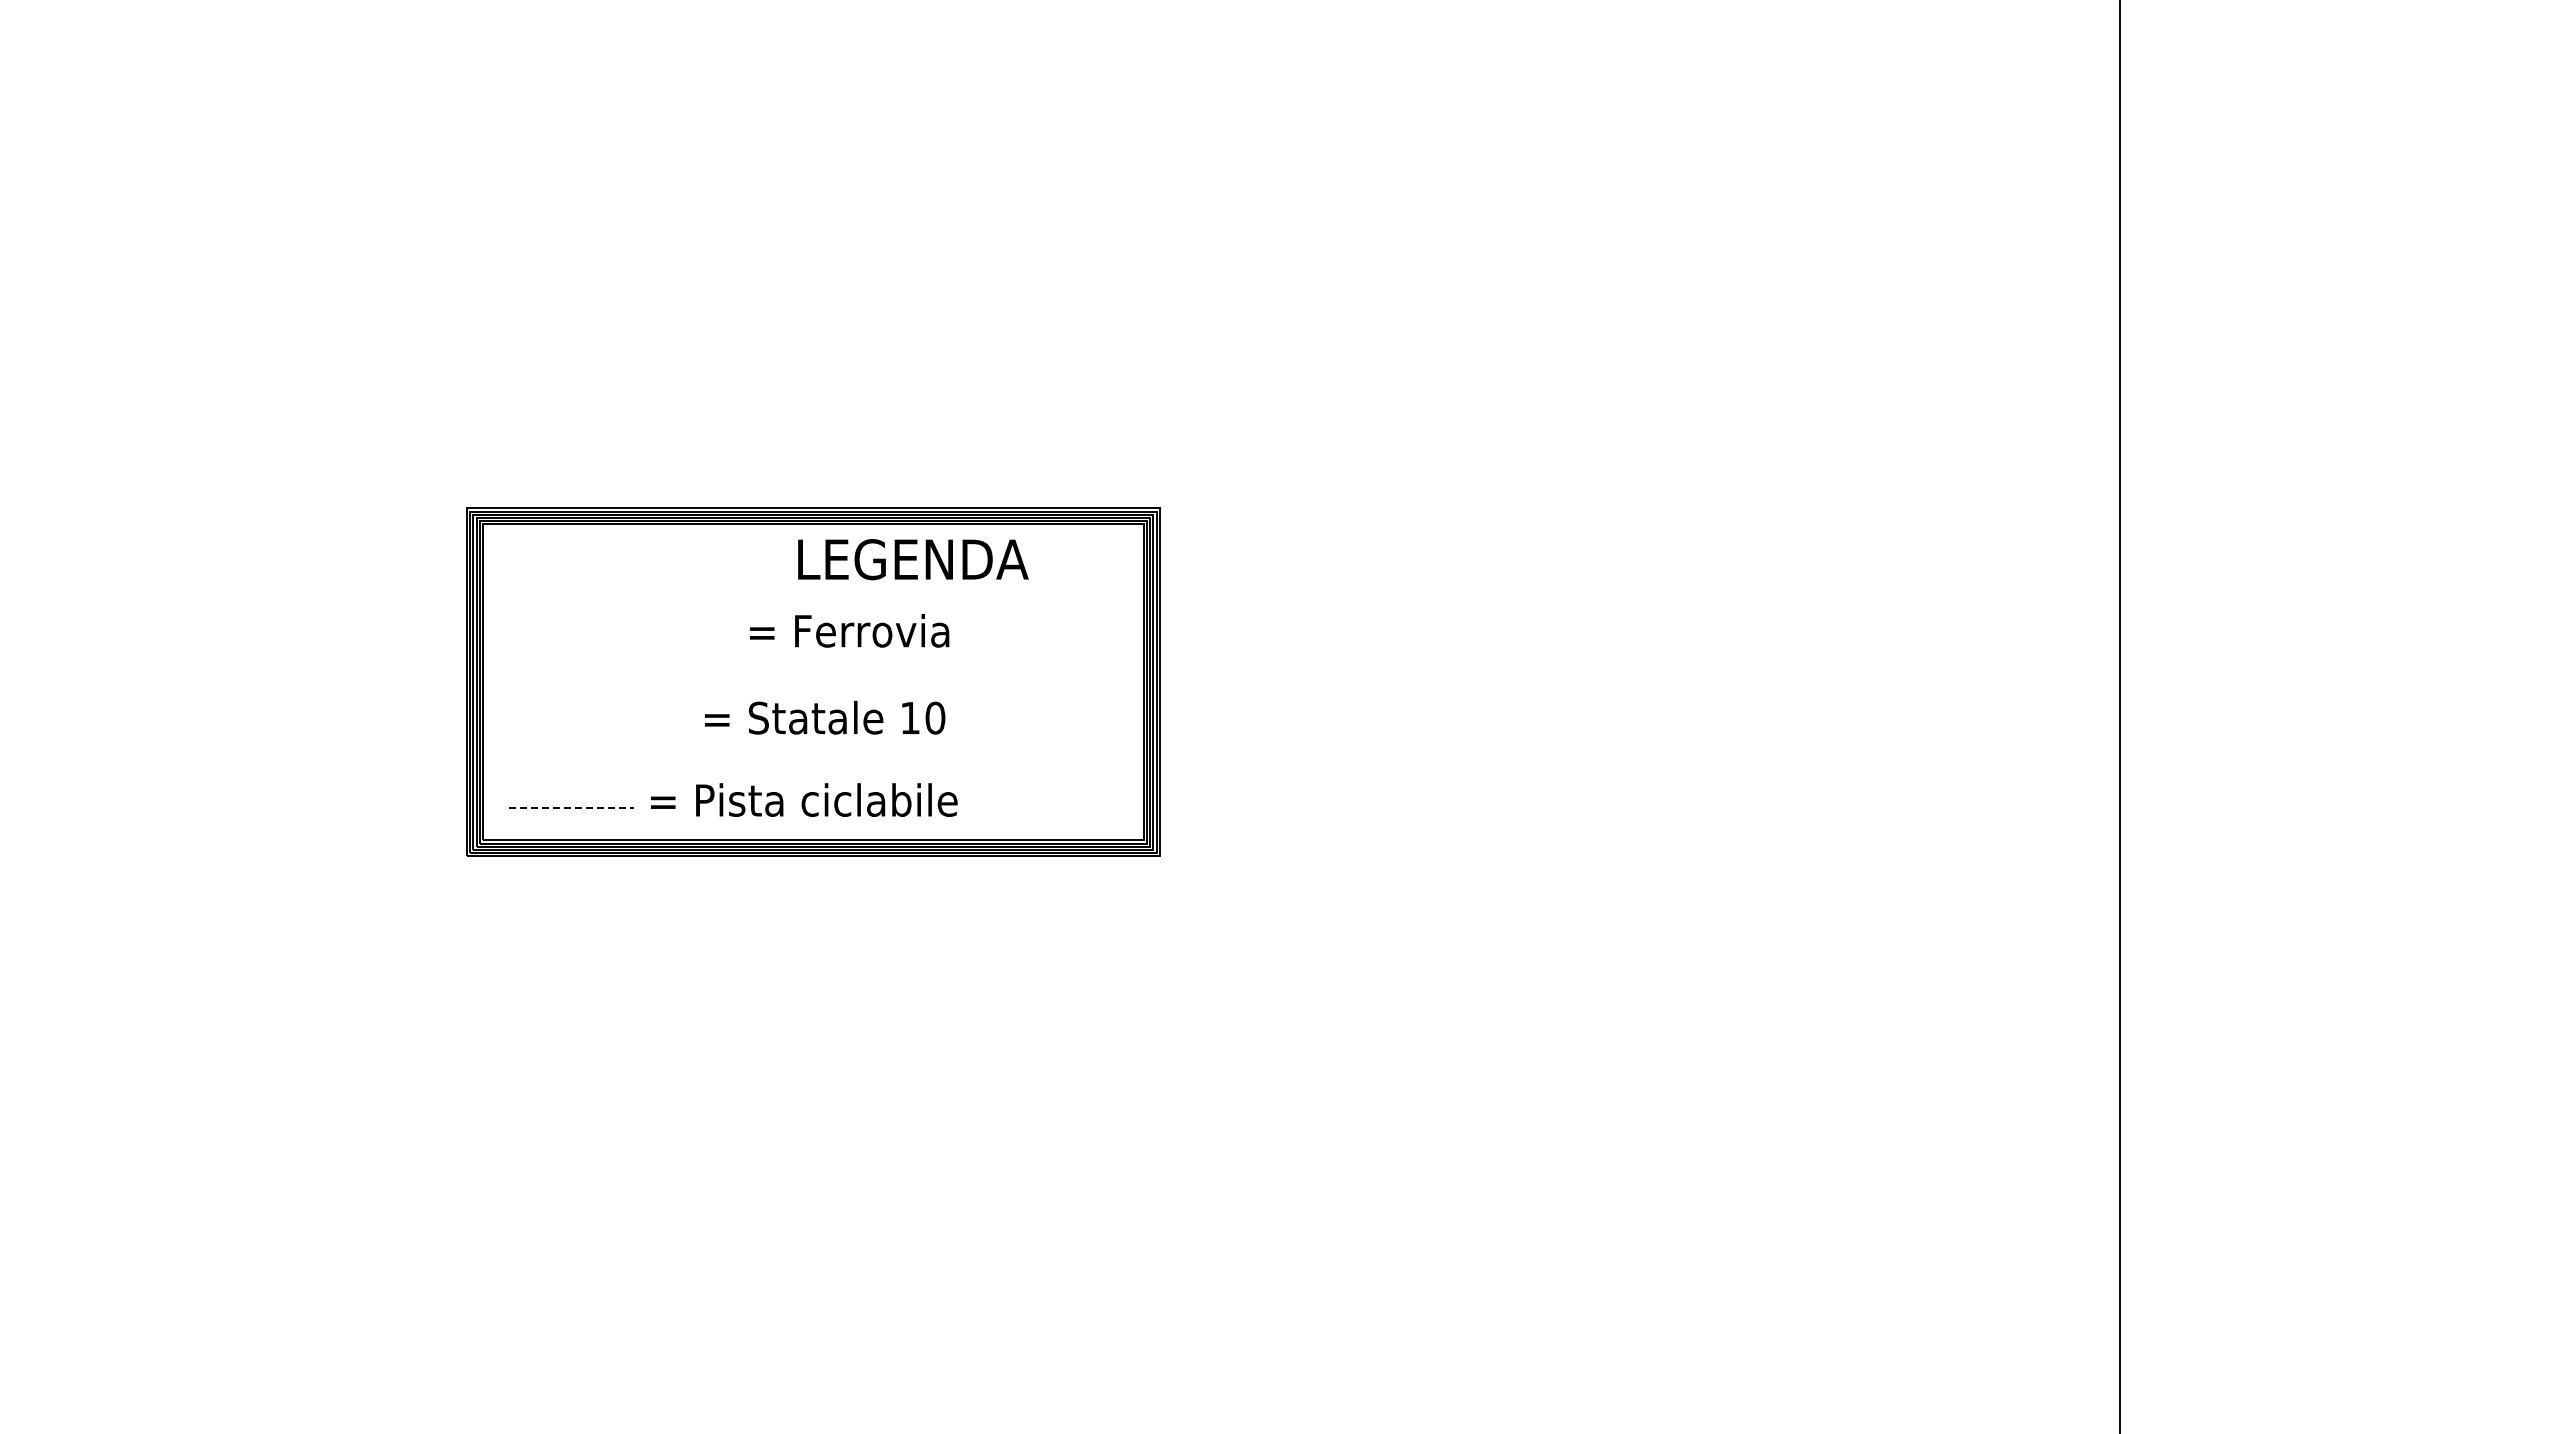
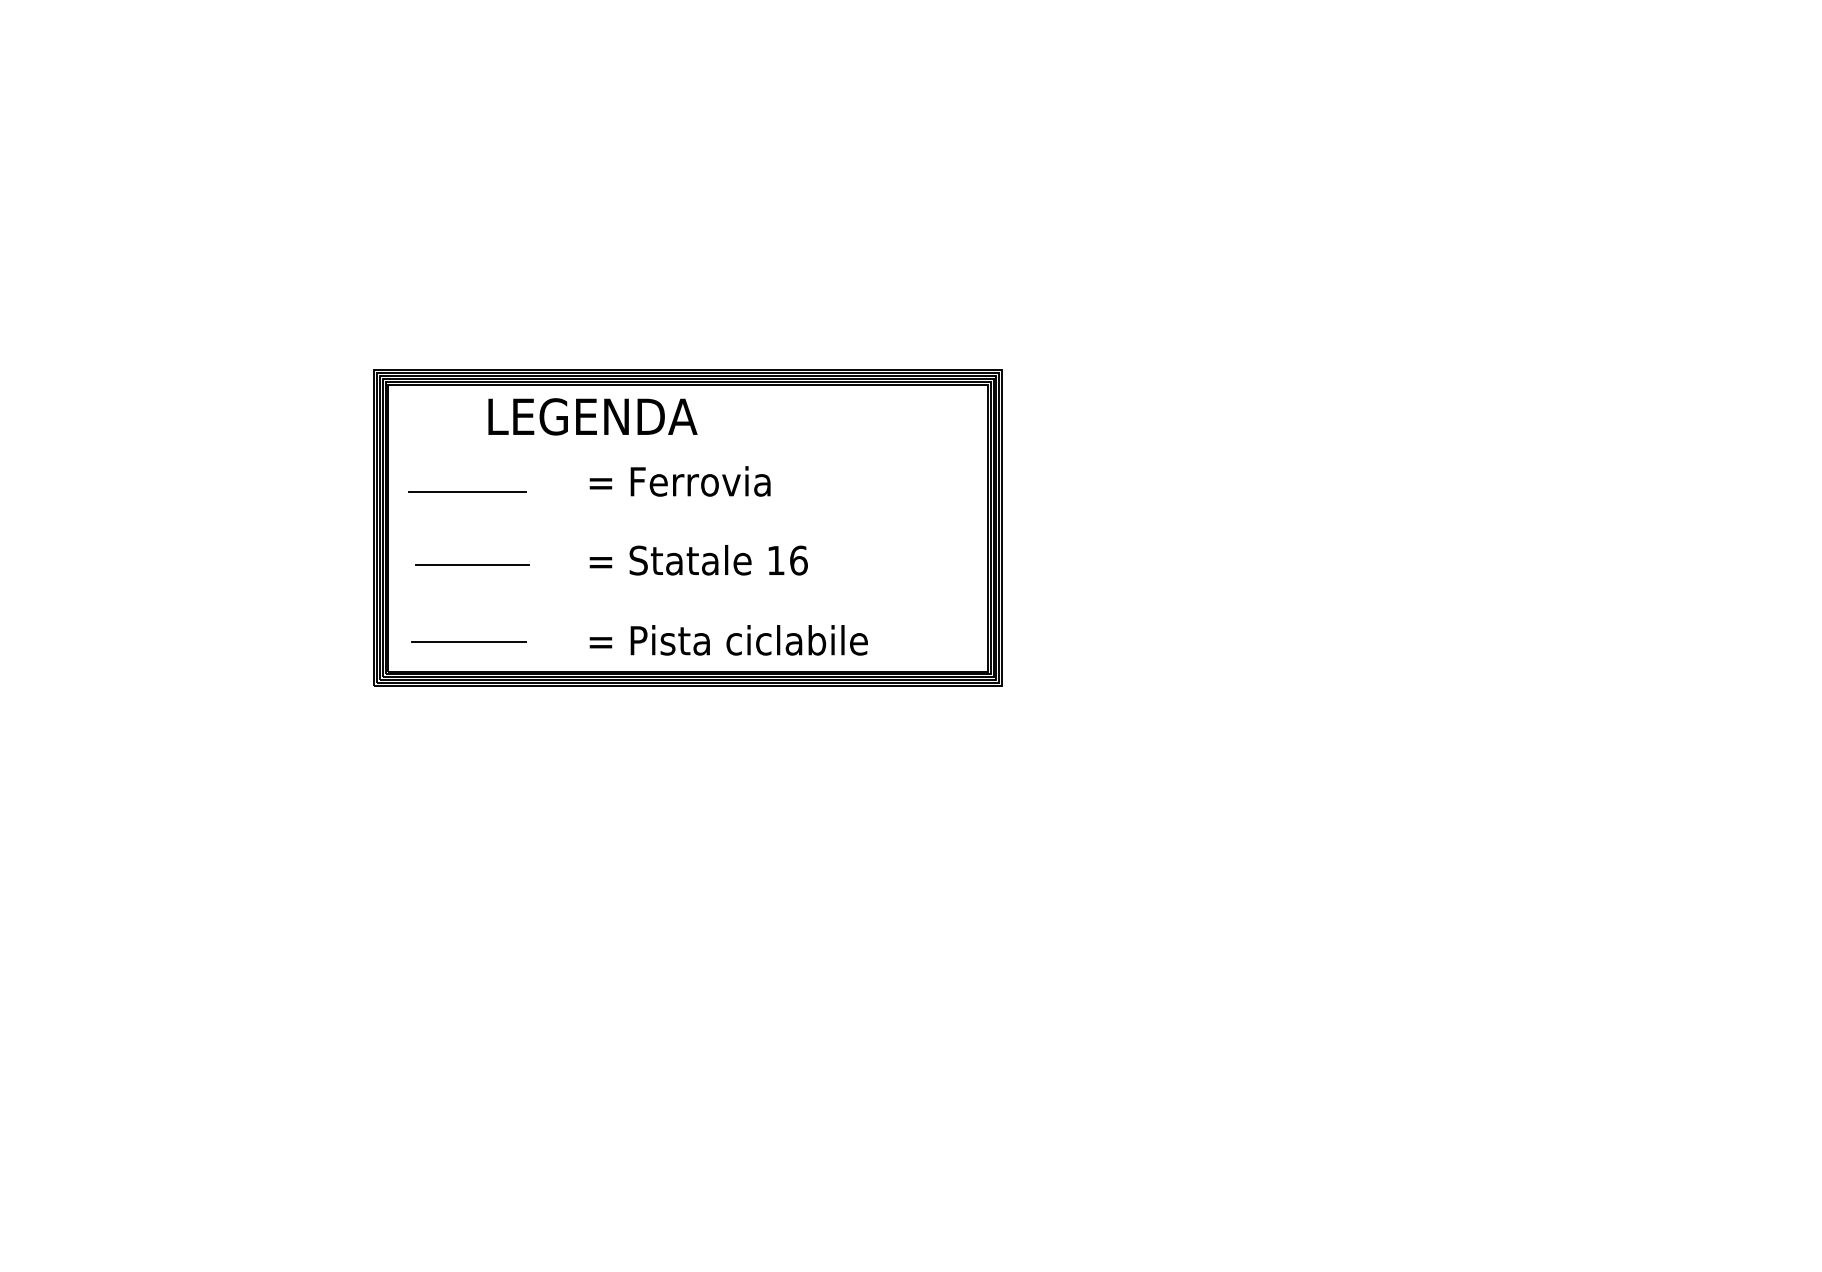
text: (913, 559) -> (593, 416), moved
text: (849, 630) -> (680, 481), moved
line: (569, 642) -> (467, 492), added
text: (935, 717) -> (798, 560), 10 -> 16
line: (575, 723) -> (472, 565), added
text: (804, 799) -> (729, 639), moved
line: (572, 807) -> (469, 641), dashed -> solid

